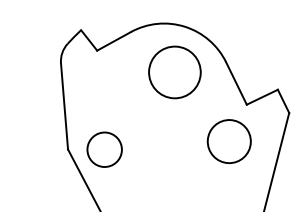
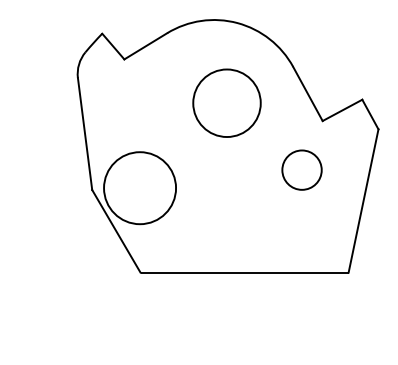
circle: (174, 71) -> (226, 102), moved
circle: (228, 141) -> (301, 170), size x0.7
circle: (104, 149) -> (139, 187), size x1.6

